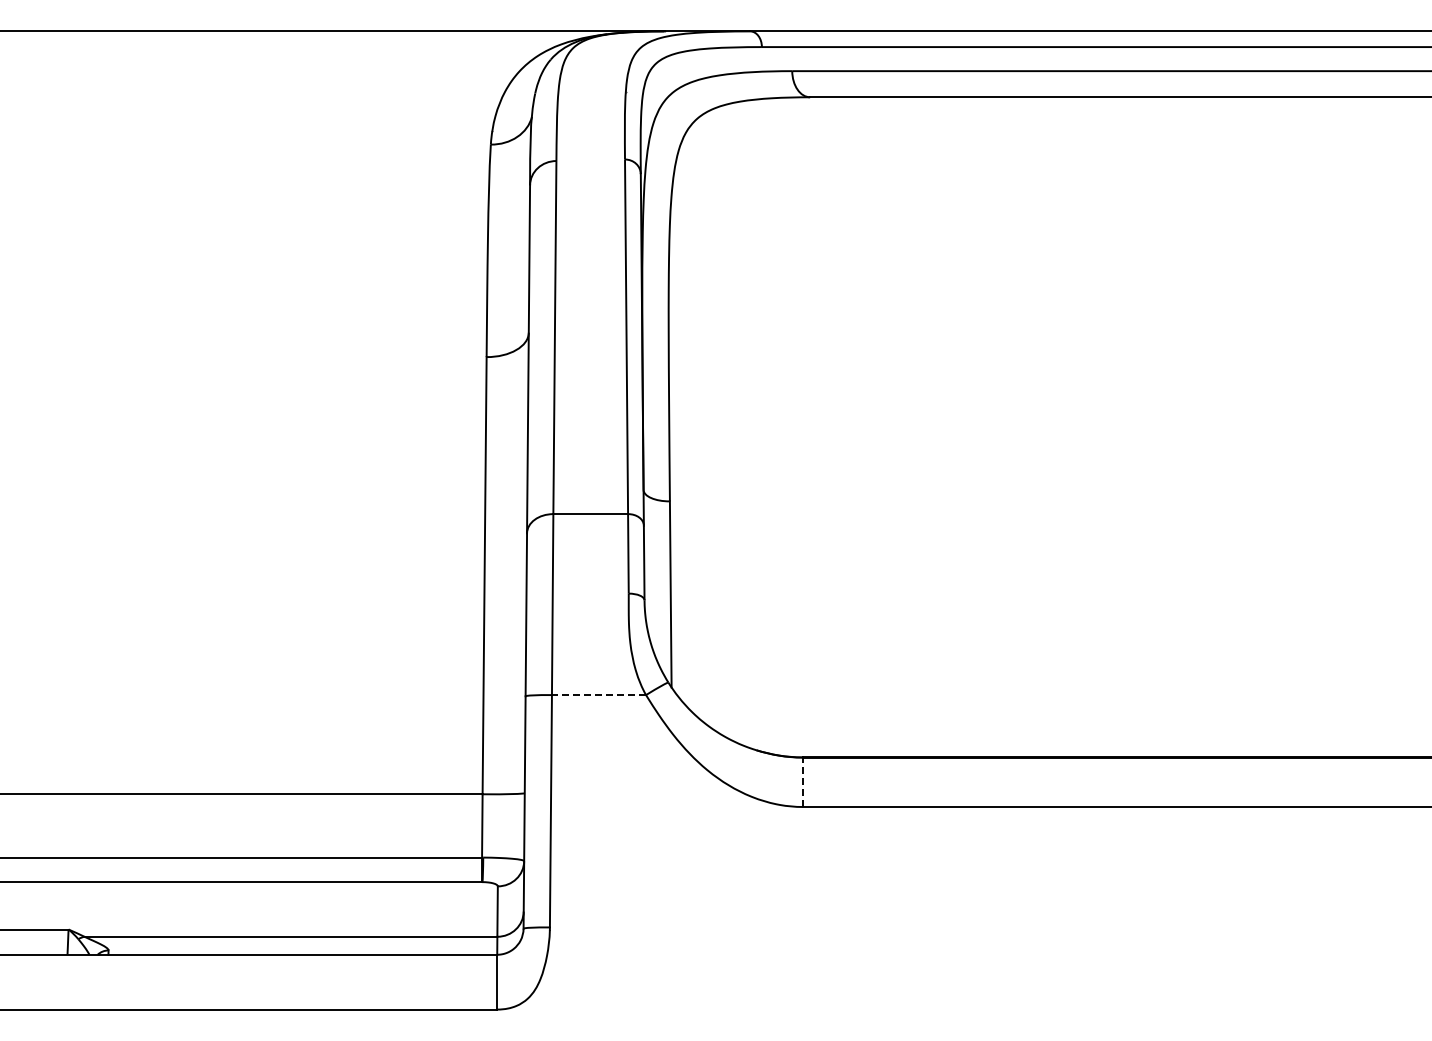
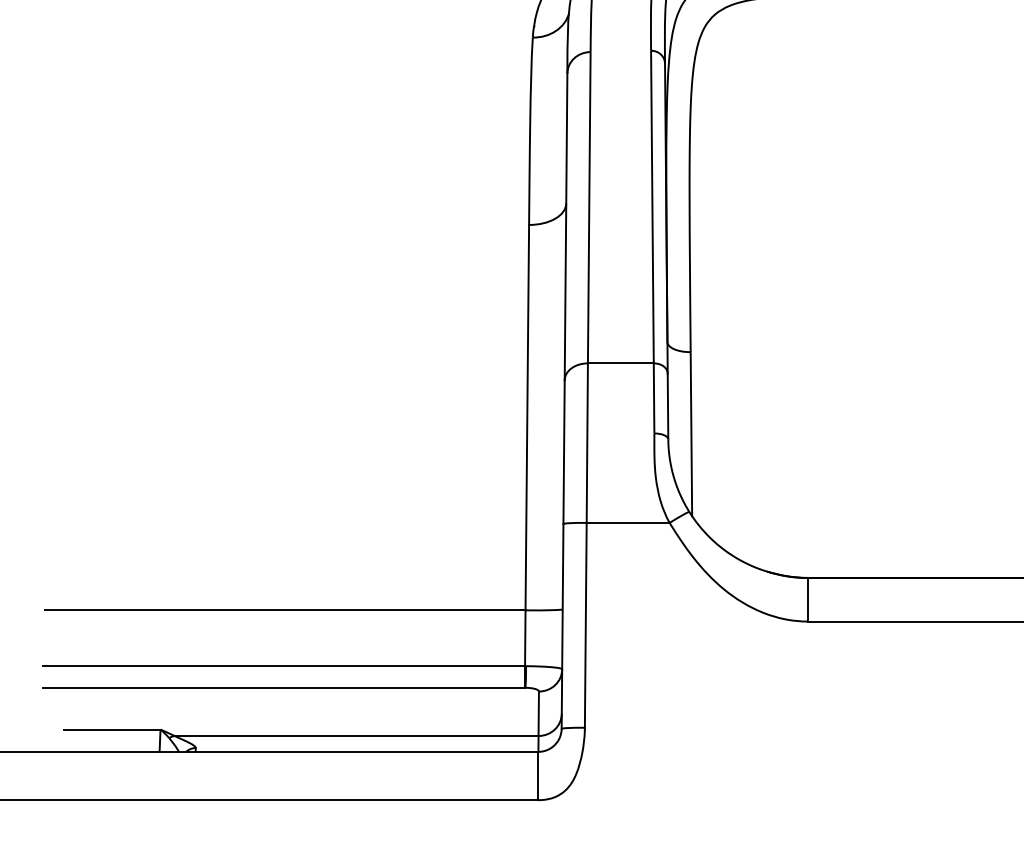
line: (598, 695) -> (627, 523), dashed -> solid
line: (802, 782) -> (807, 599), dashed -> solid

